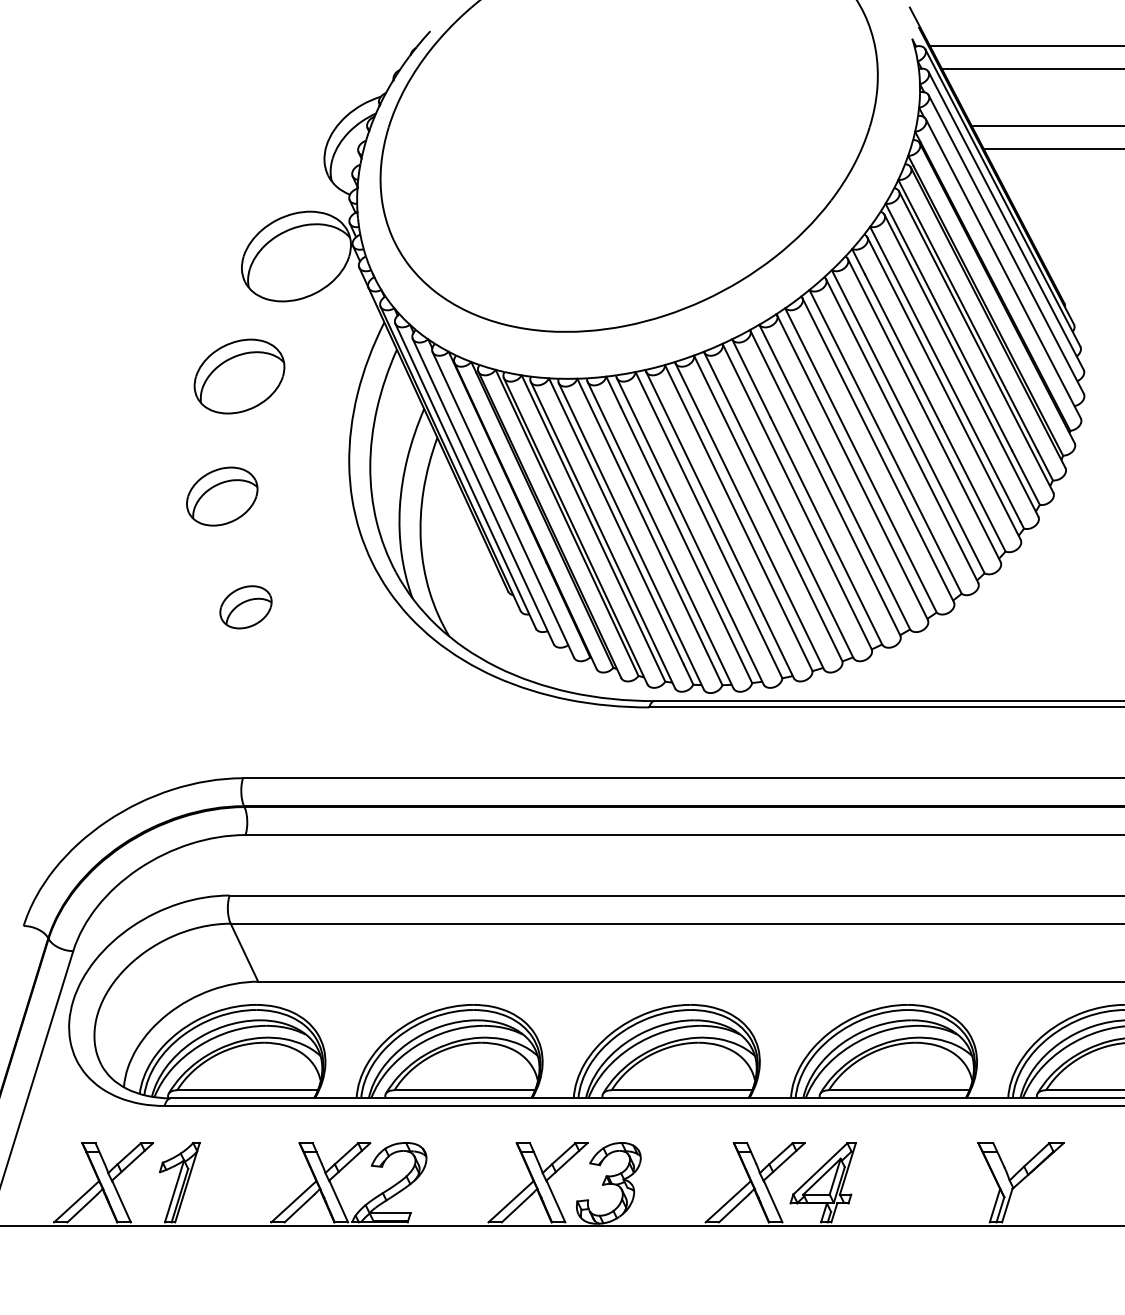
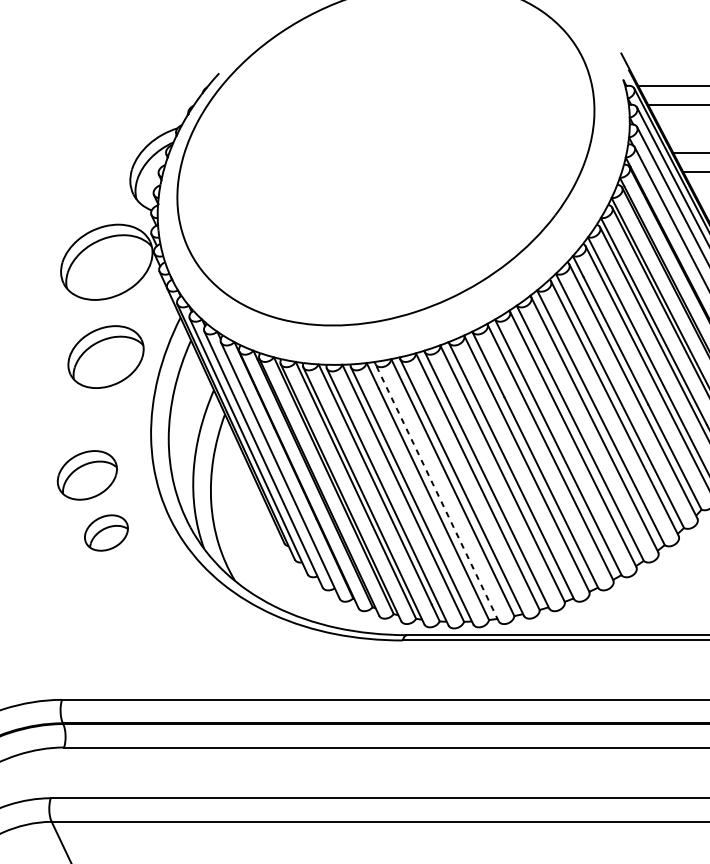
part: (239, 376) -> (106, 357), moved
part: (222, 496) -> (87, 475), moved
line: (690, 531) -> (437, 492), solid -> dashed
part: (245, 607) -> (106, 533), moved

